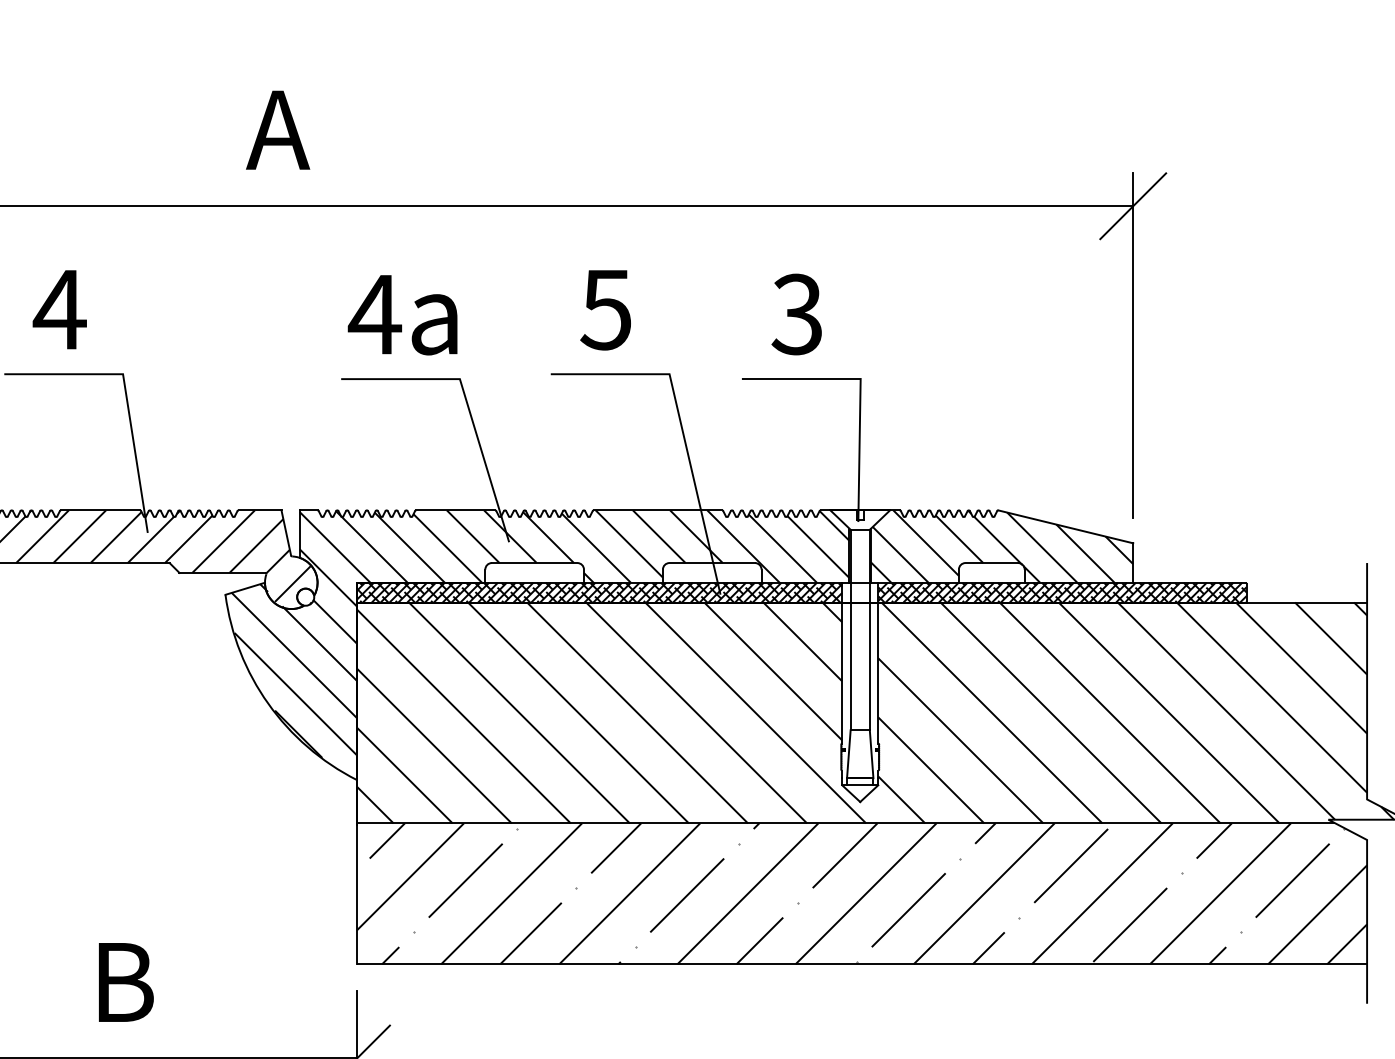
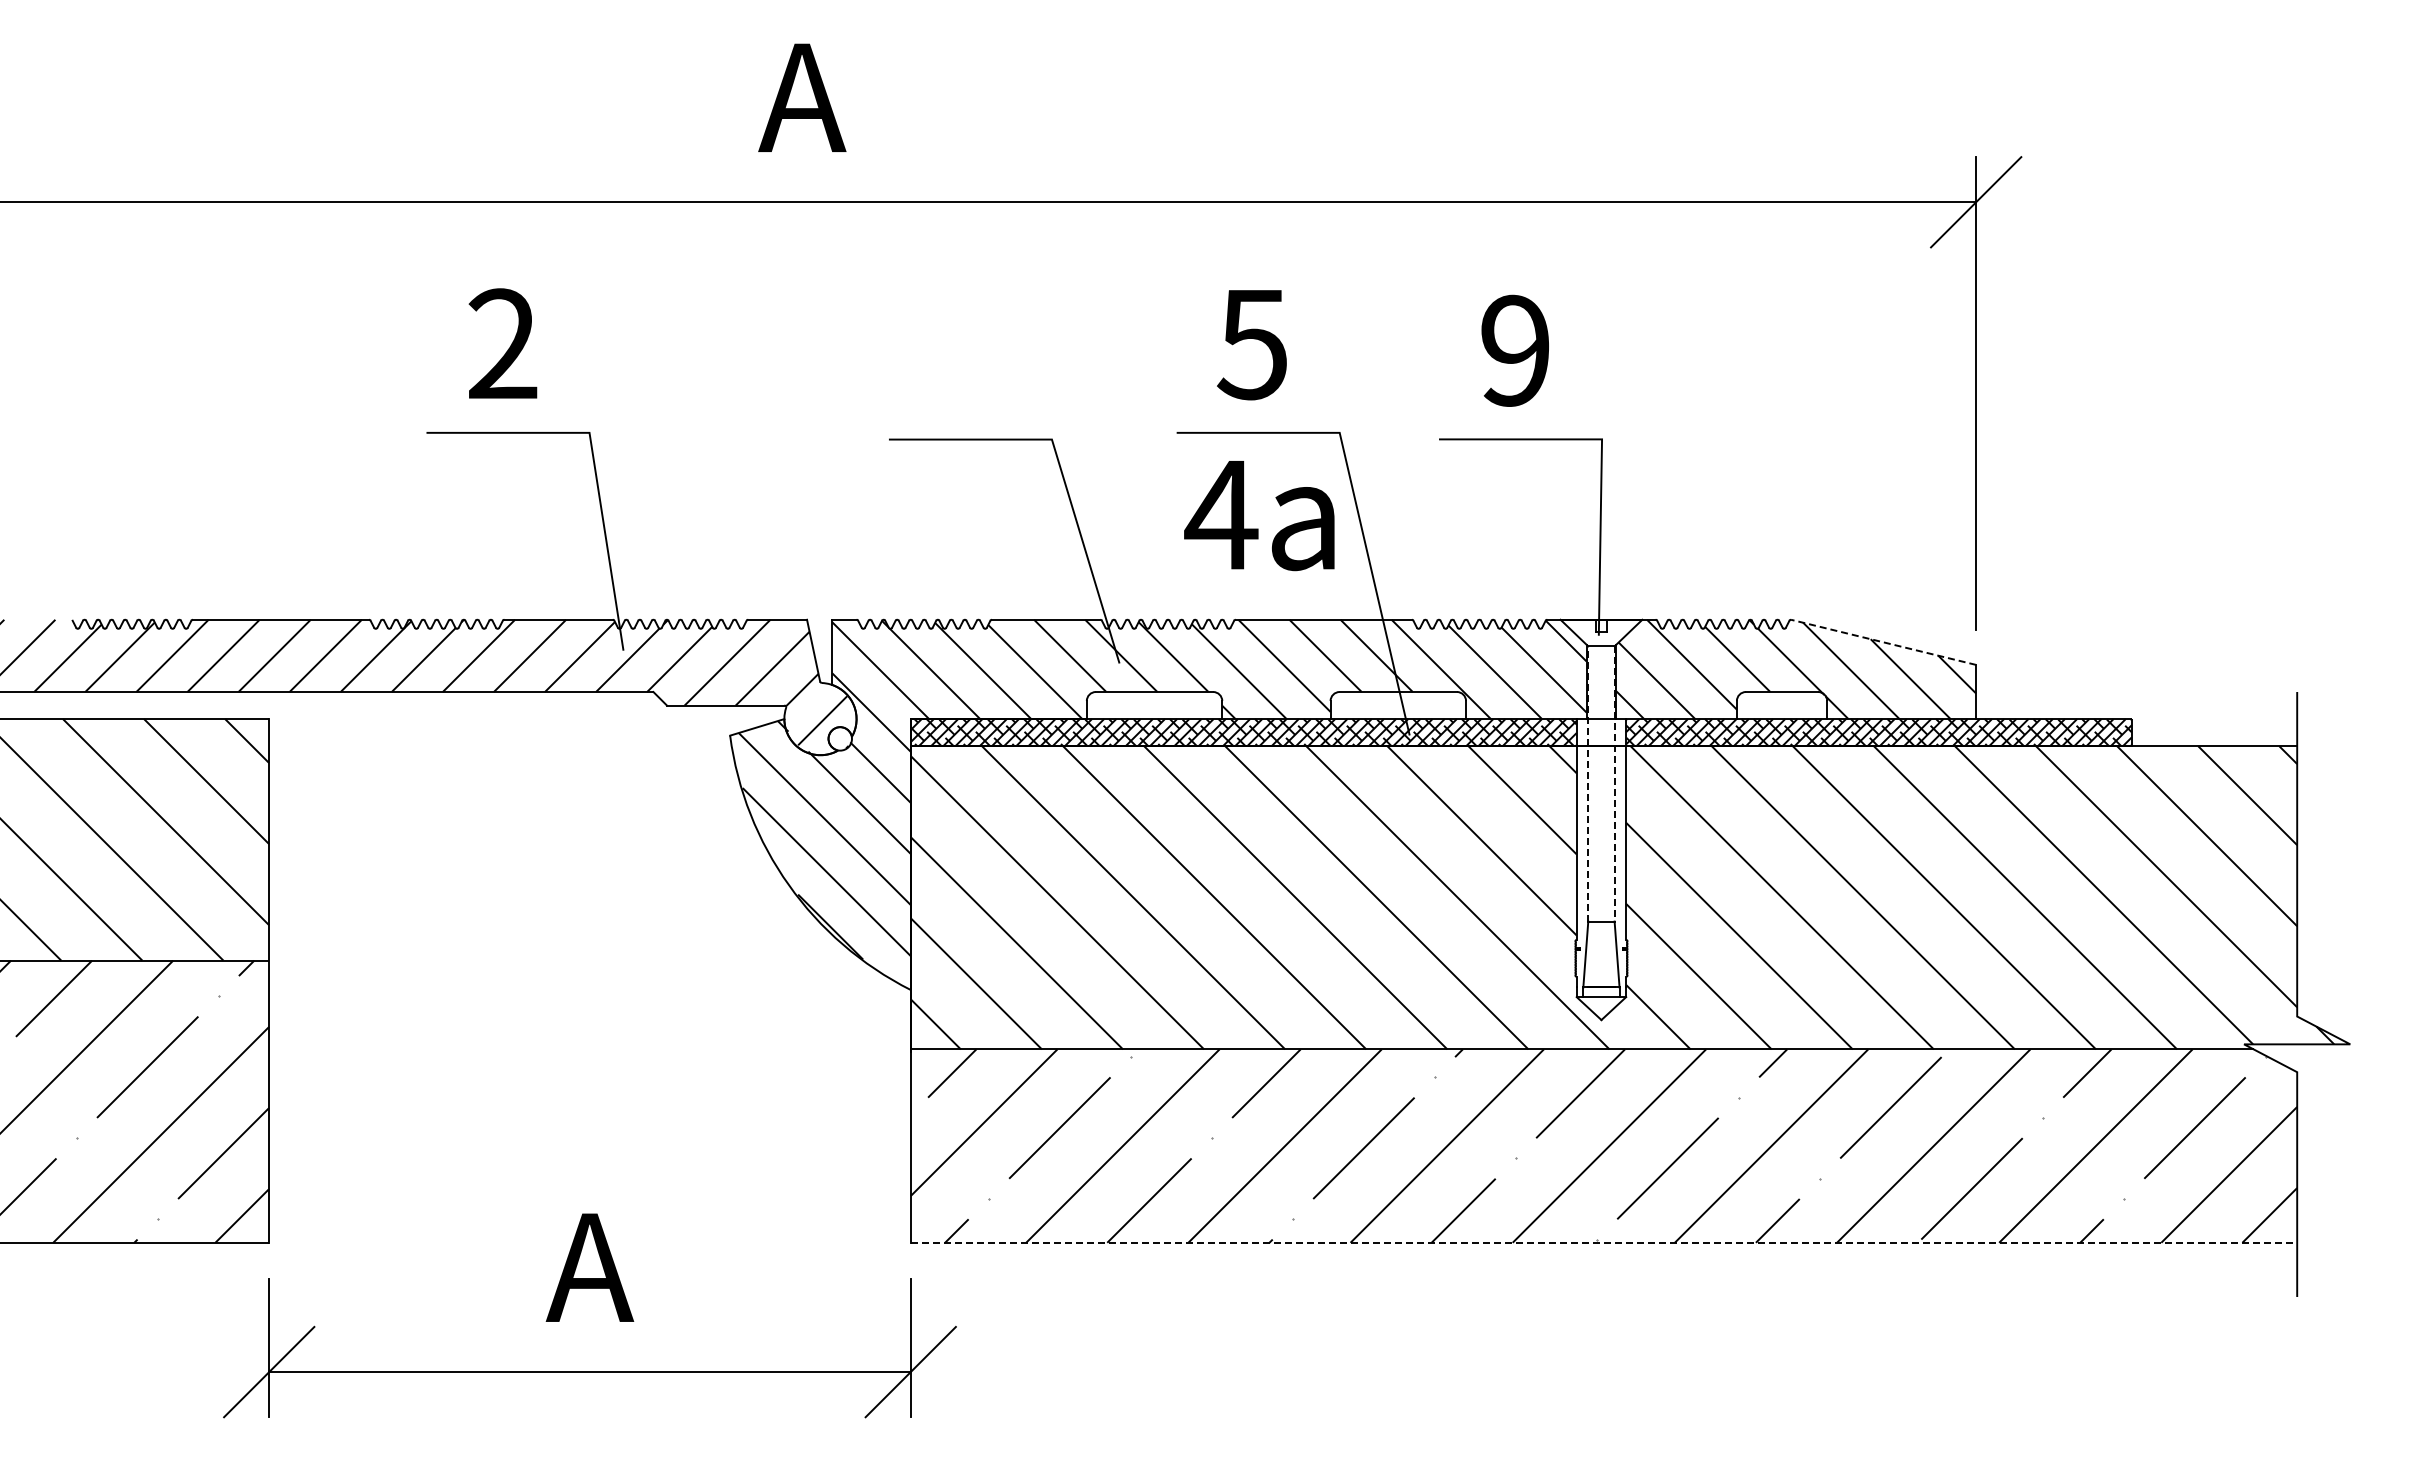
text: (59, 309) -> (502, 343), 4 -> 2
text: (796, 314) -> (1513, 350), 3 -> 9
text: (402, 315) -> (1259, 516), moved
line: (1065, 526) -> (1883, 642), solid -> dashed
line: (850, 629) -> (1588, 783), solid -> dashed
line: (869, 629) -> (1614, 783), solid -> dashed
line: (862, 964) -> (1604, 1242), solid -> dashed
text: (123, 982) -> (589, 1267), B -> A

